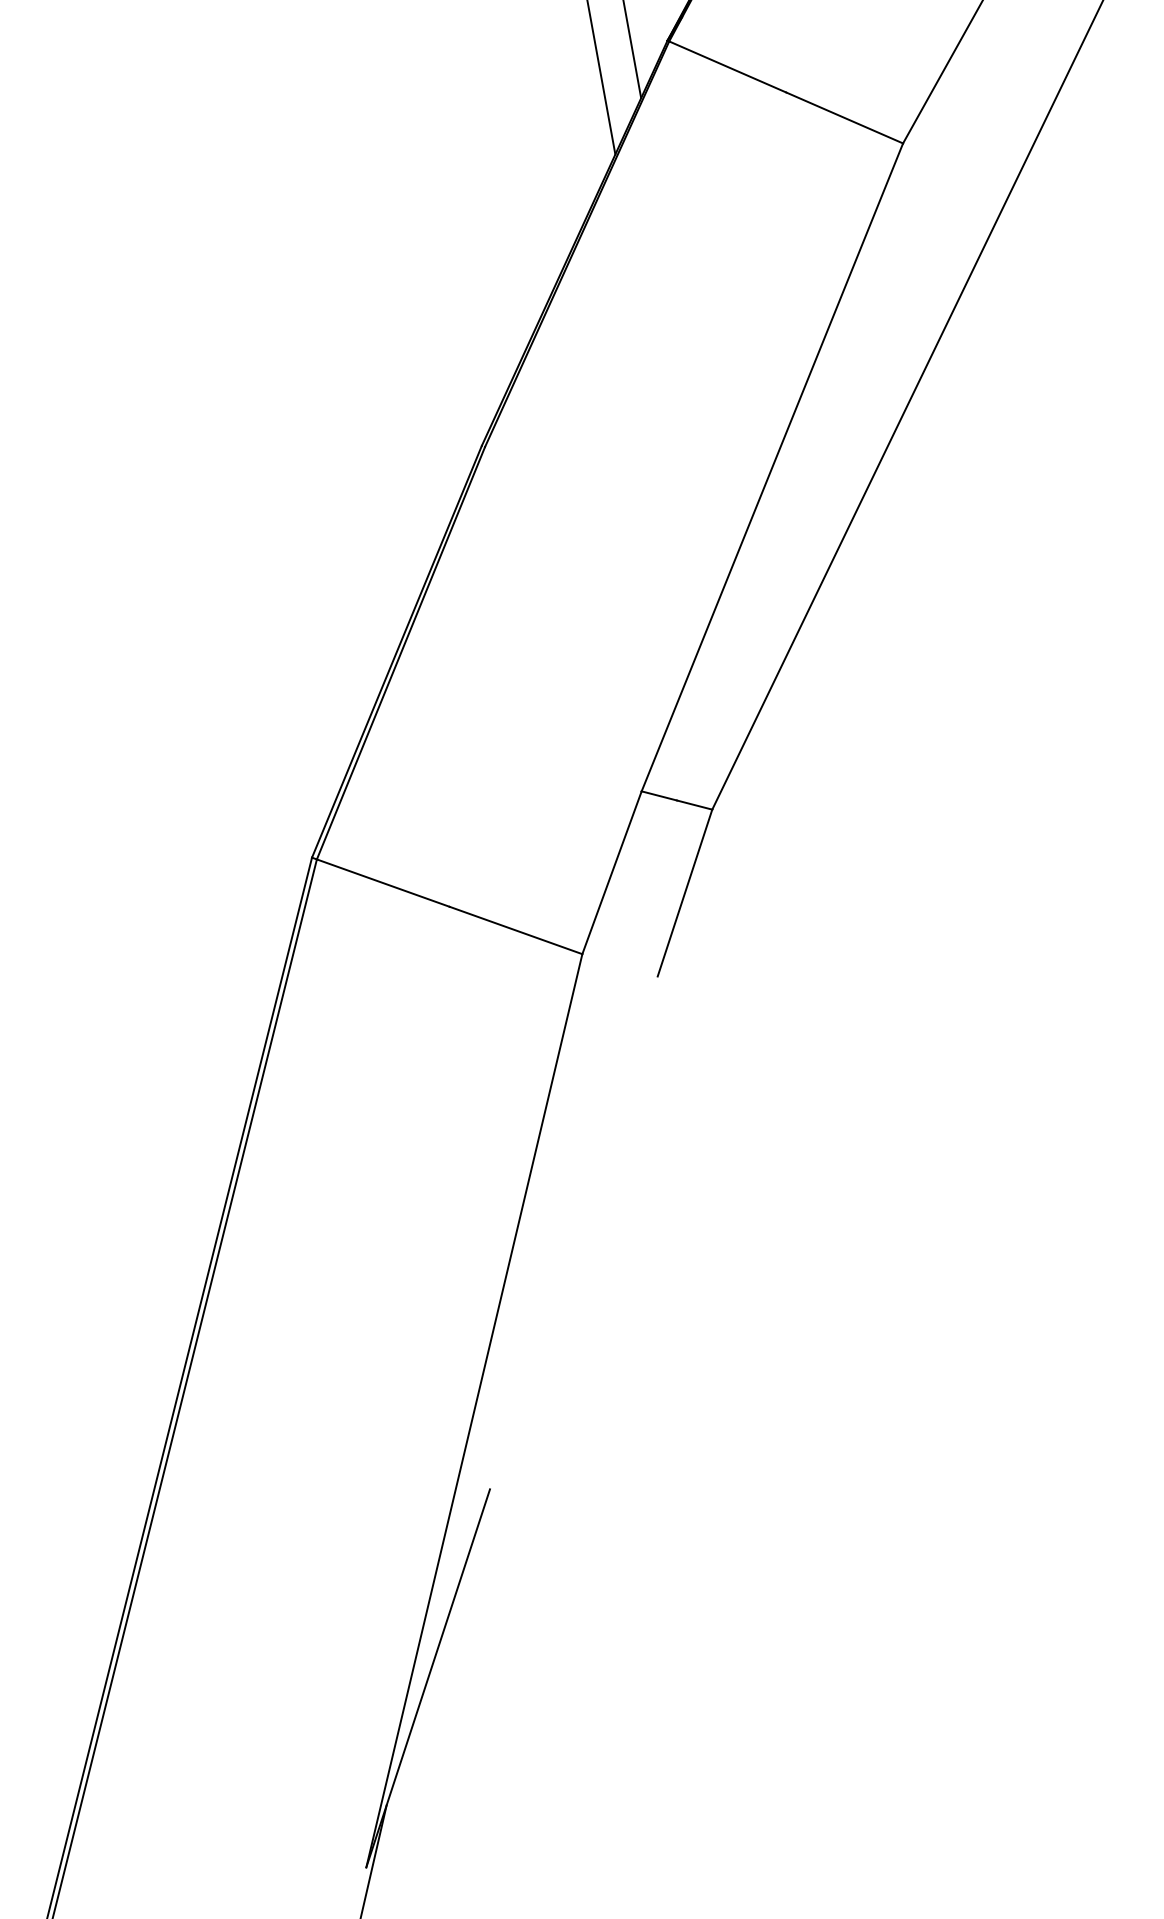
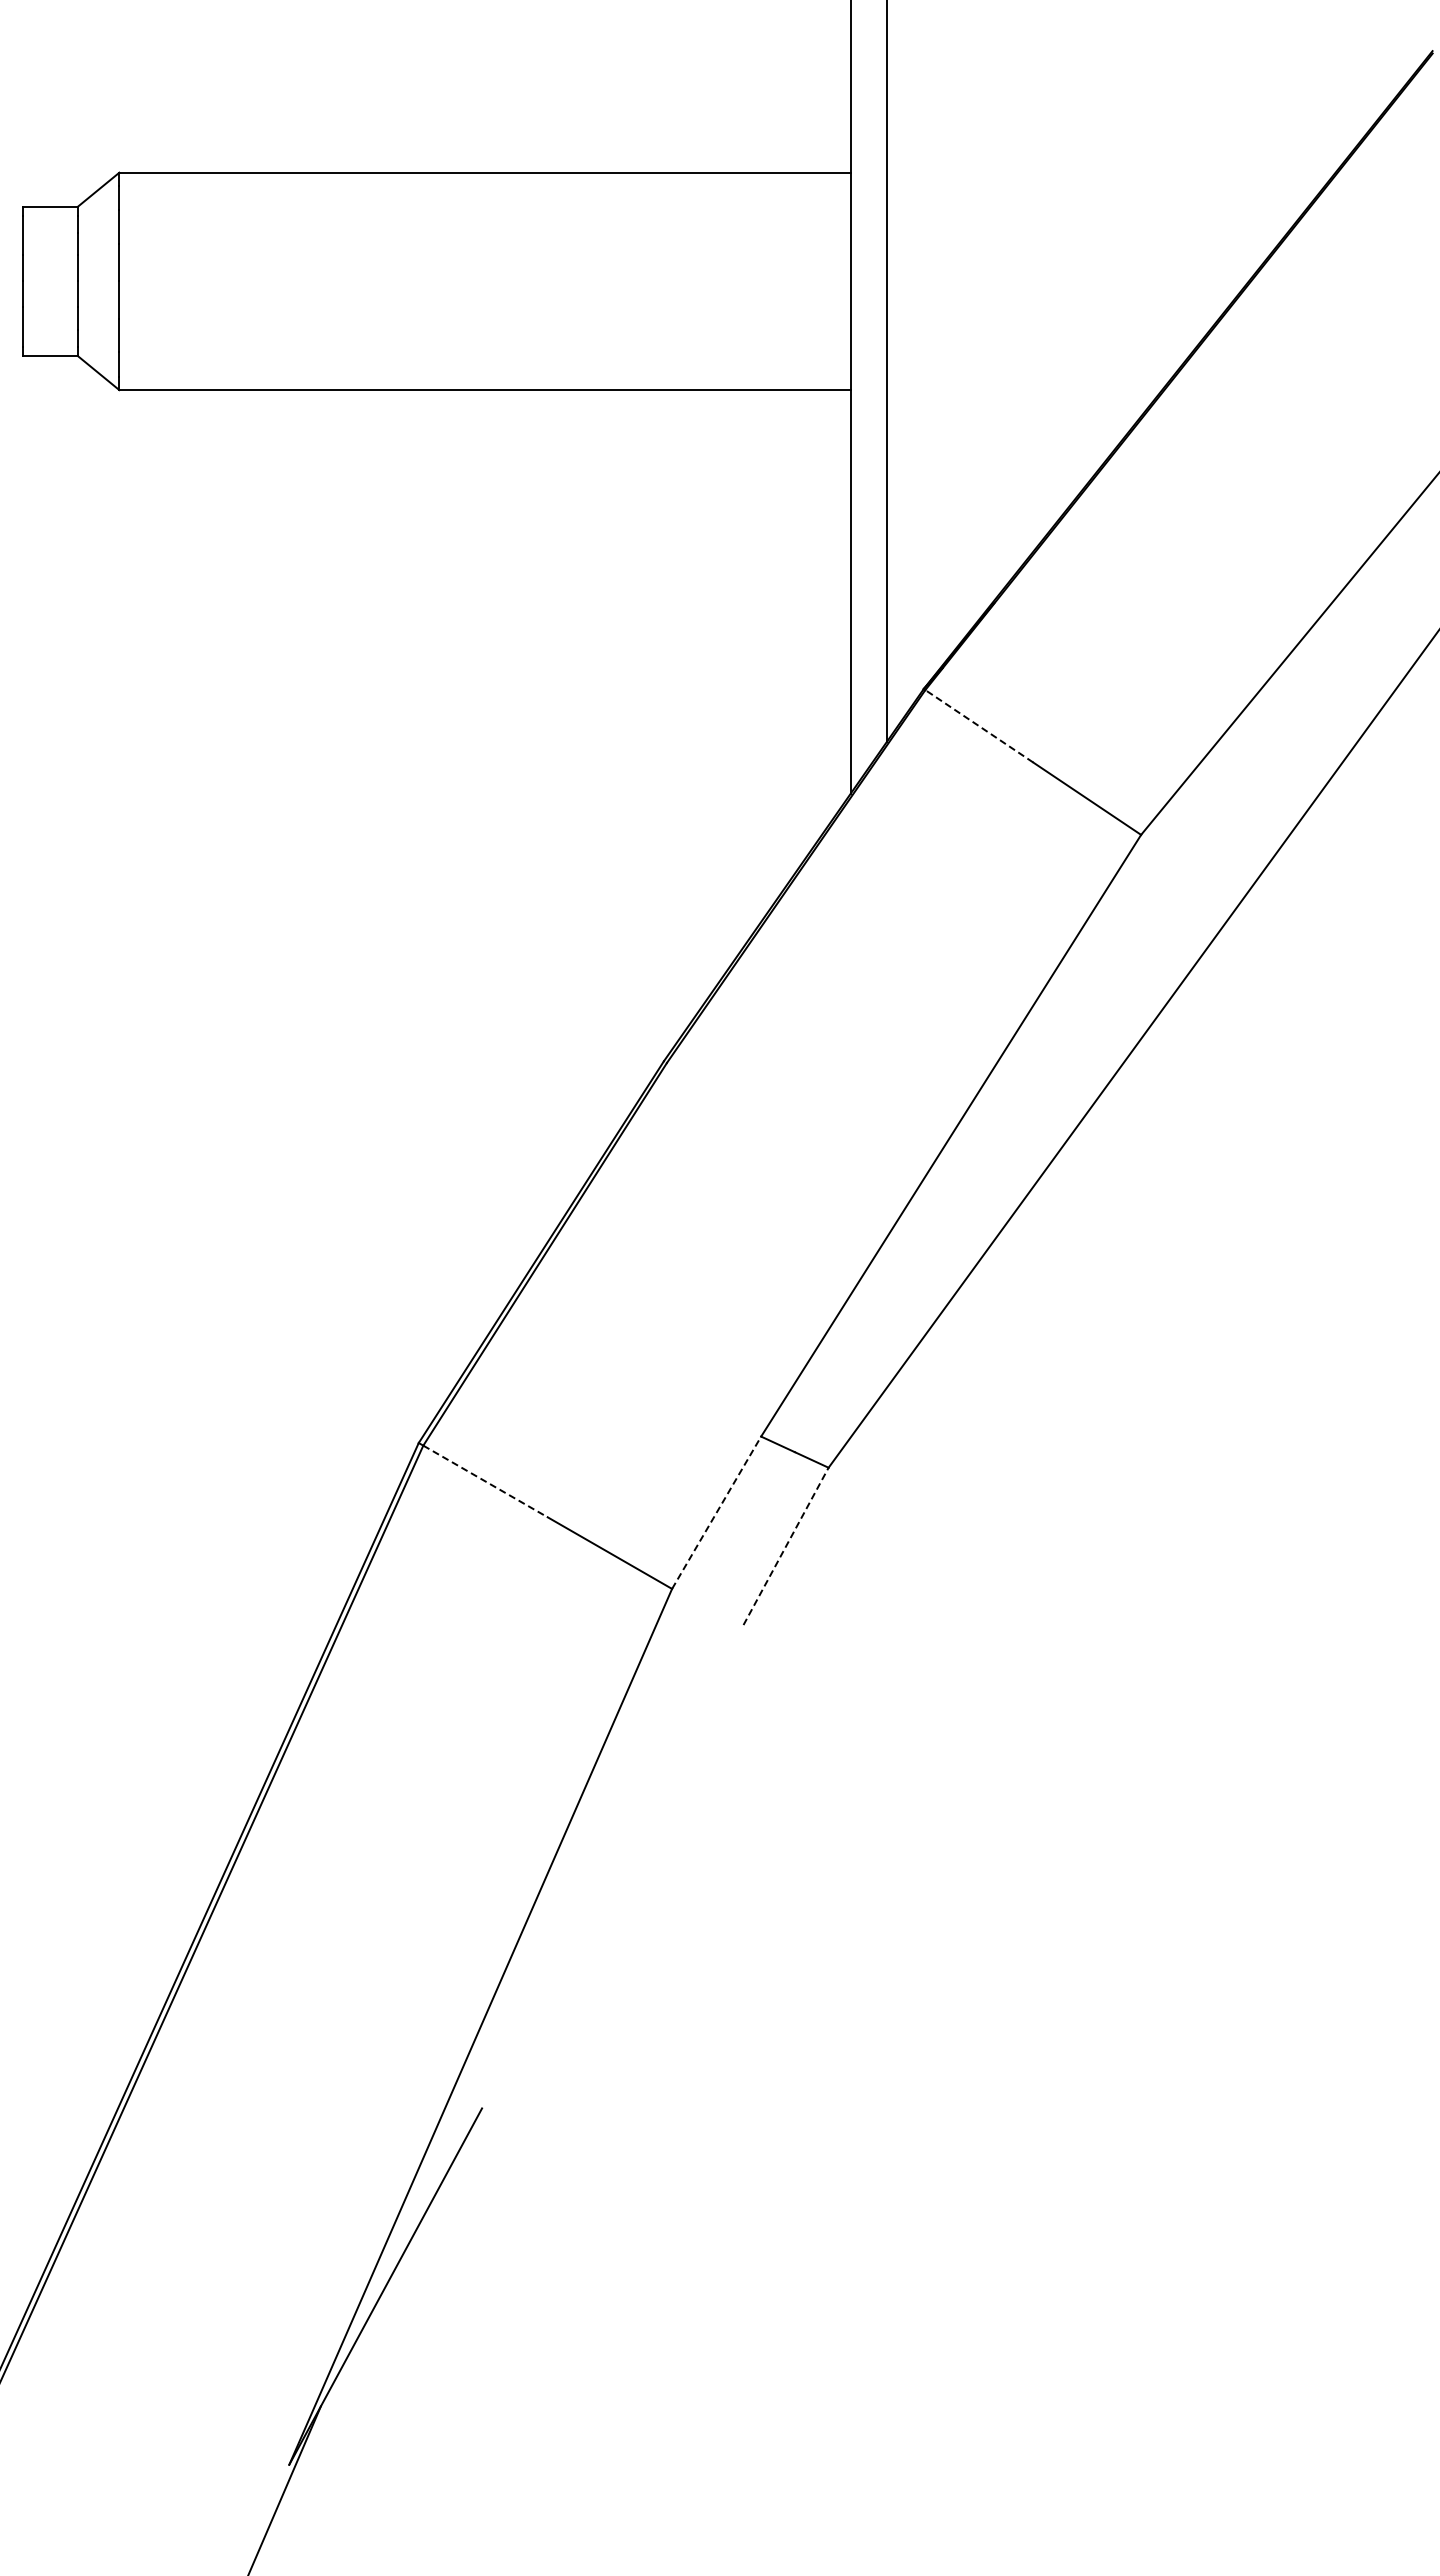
line: (727, 67) -> (979, 726), solid -> dashed
line: (611, 872) -> (716, 1512), solid -> dashed
line: (383, 883) -> (485, 1481), solid -> dashed
line: (685, 892) -> (786, 1545), solid -> dashed

